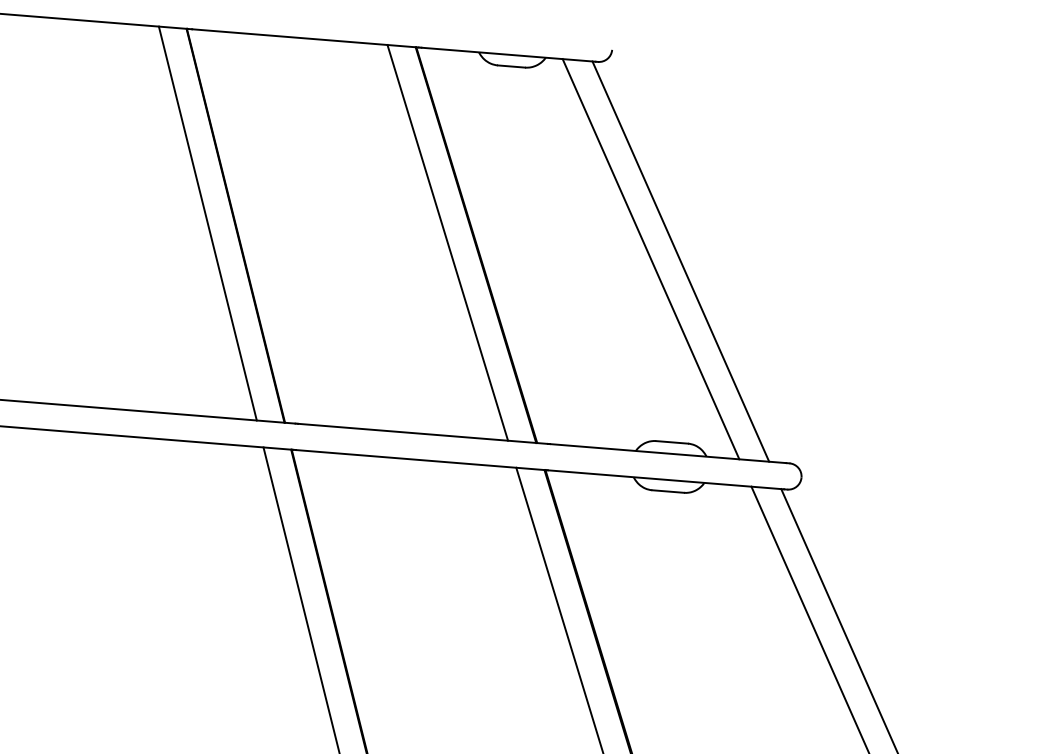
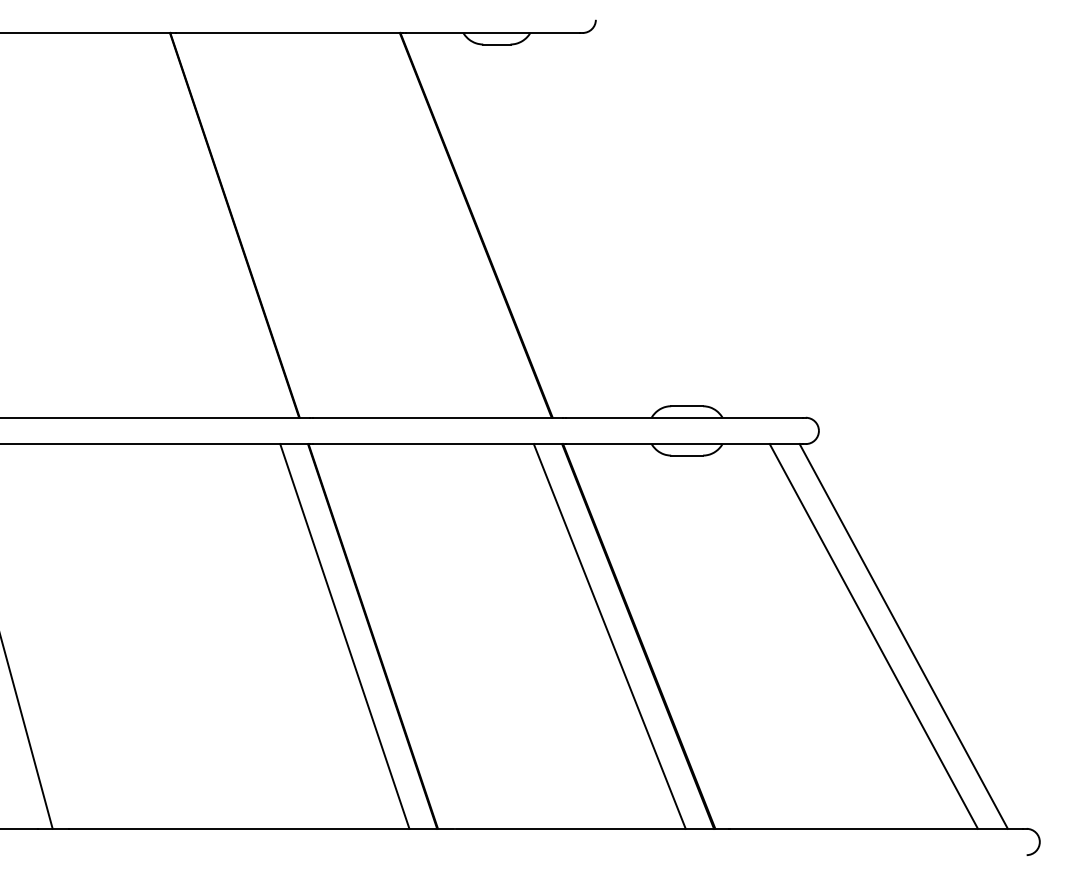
line: (207, 223) -> (206, 225), removed
line: (447, 242) -> (447, 225), removed
line: (651, 259) -> (651, 225), removed
line: (681, 261) -> (681, 225), removed

